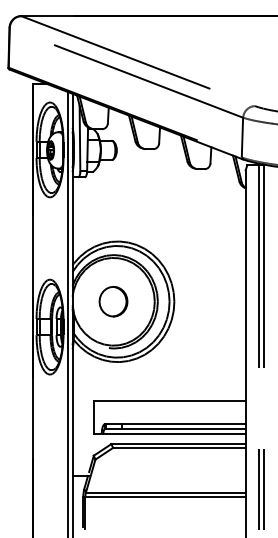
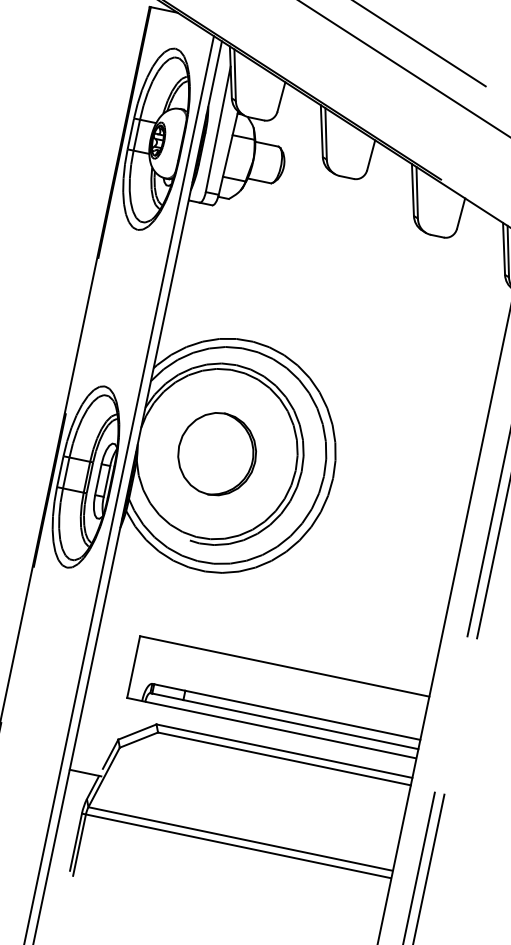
part: (113, 301) -> (217, 453), size x1.43

